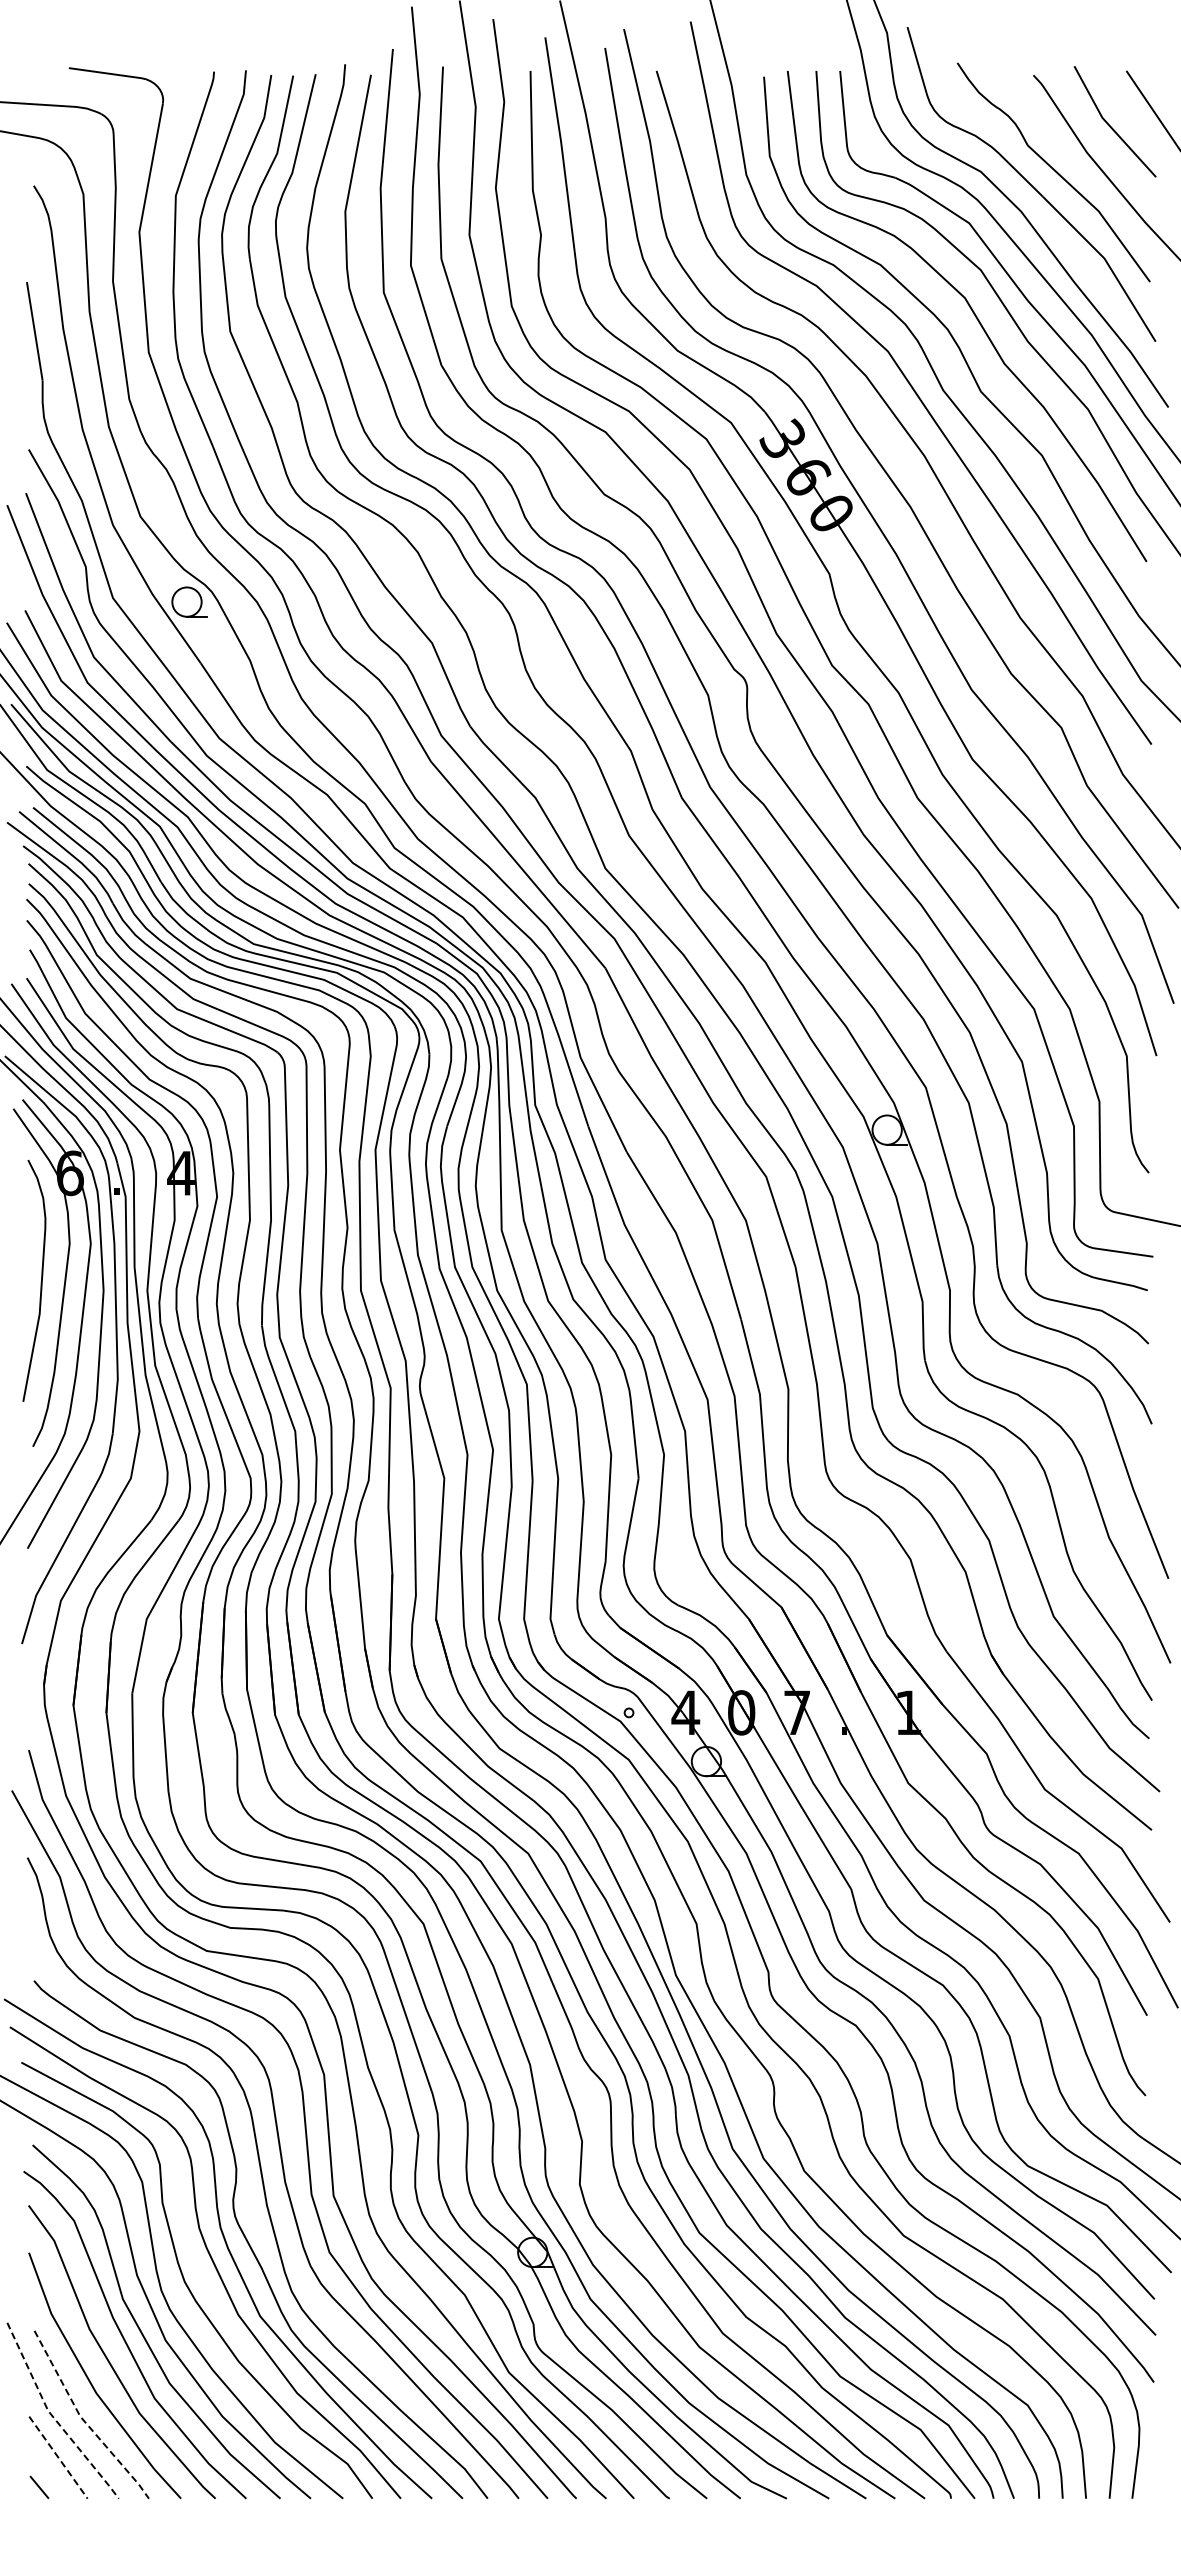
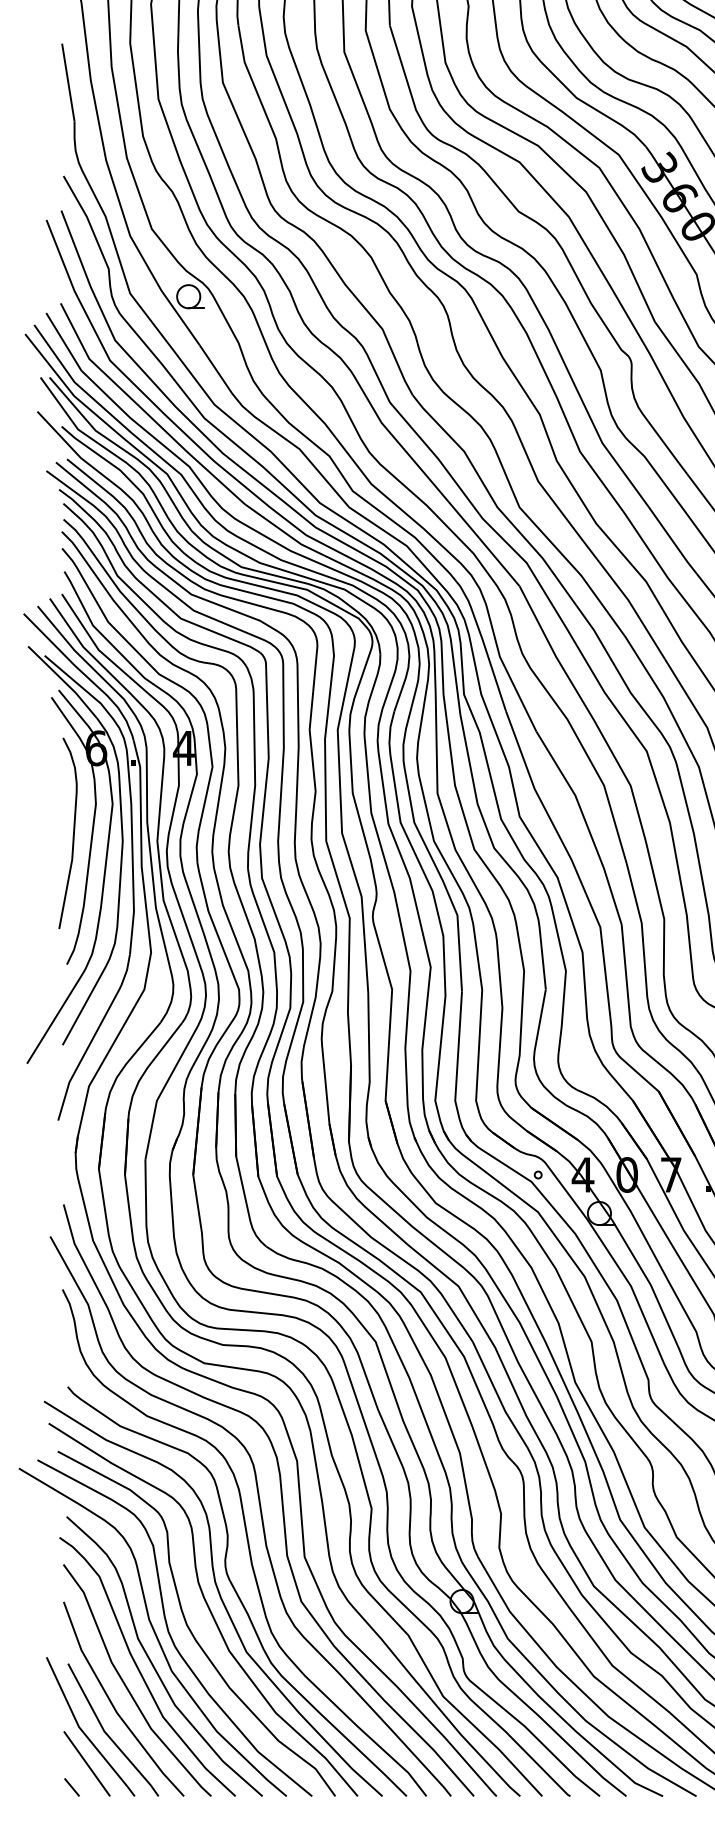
line: (53, 2417) -> (83, 1732), dashed -> solid
line: (83, 2420) -> (106, 1734), dashed -> solid
line: (58, 2458) -> (87, 1764), dashed -> solid

